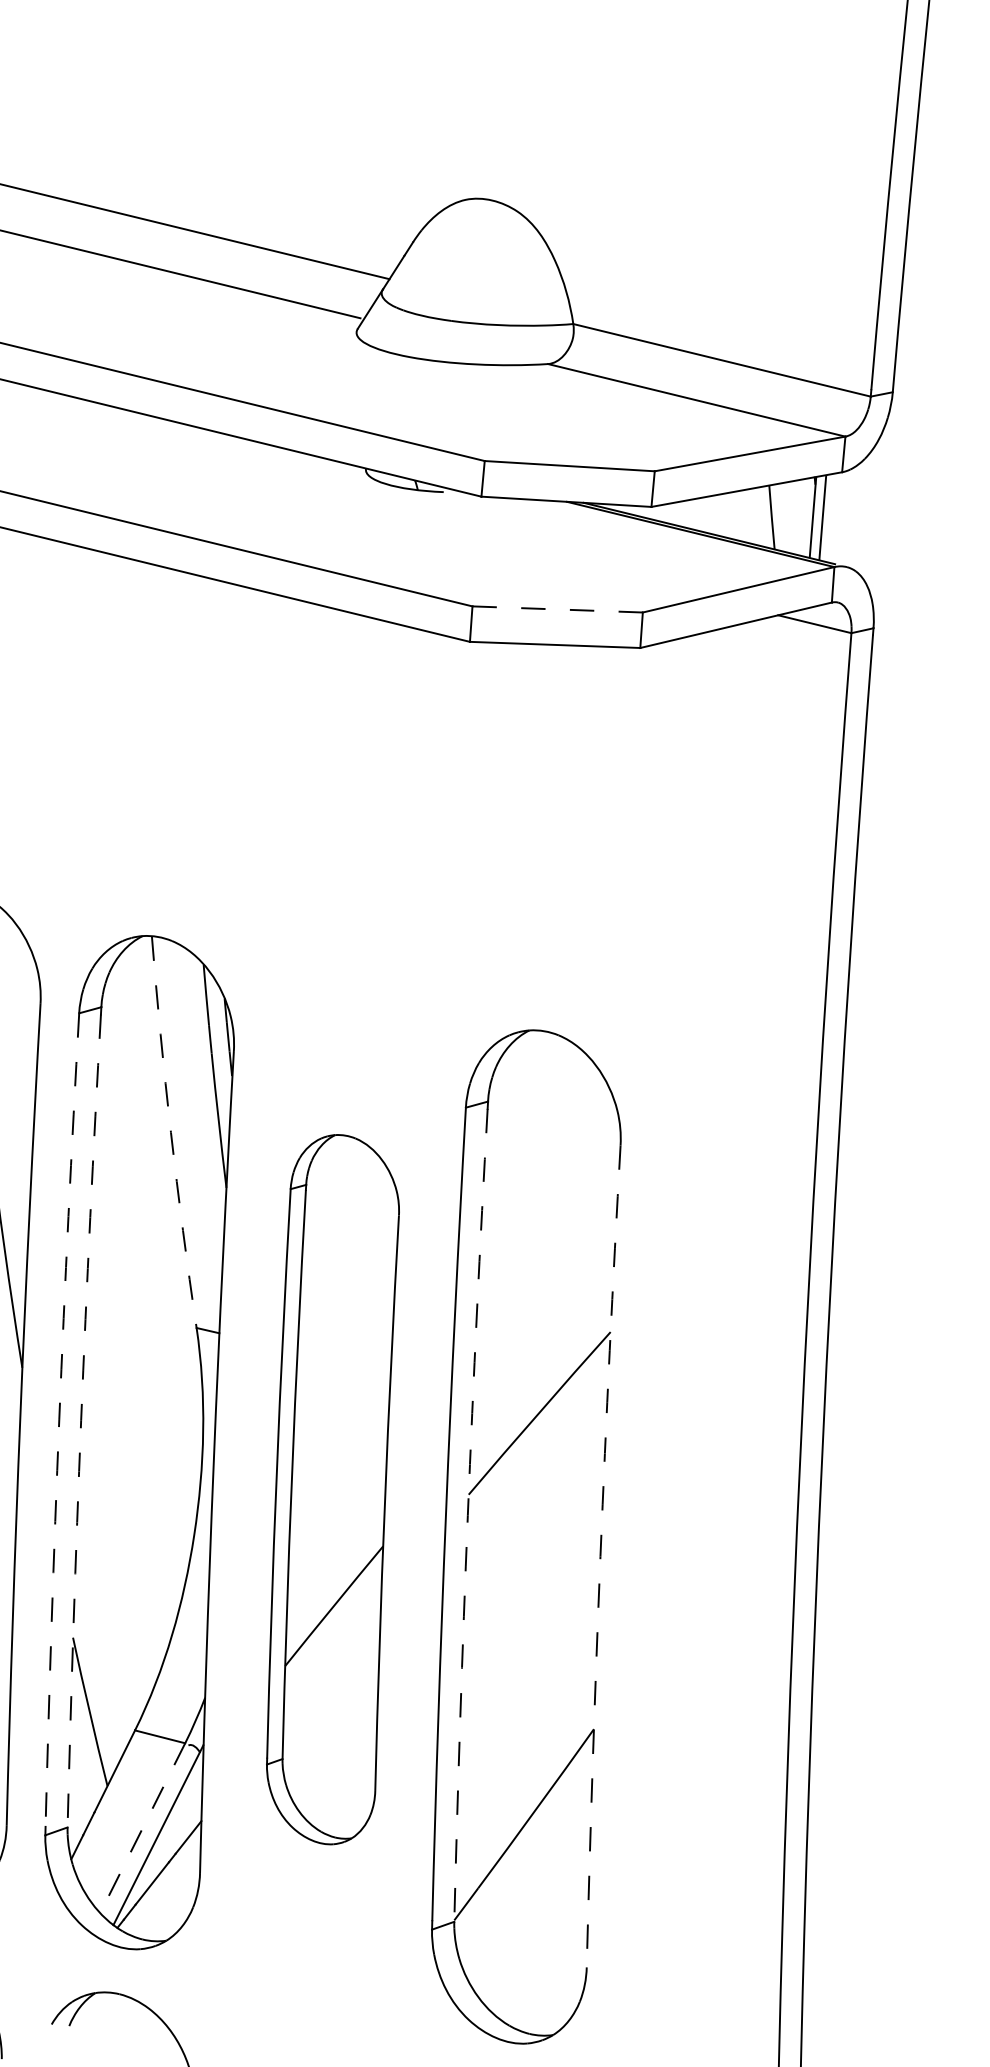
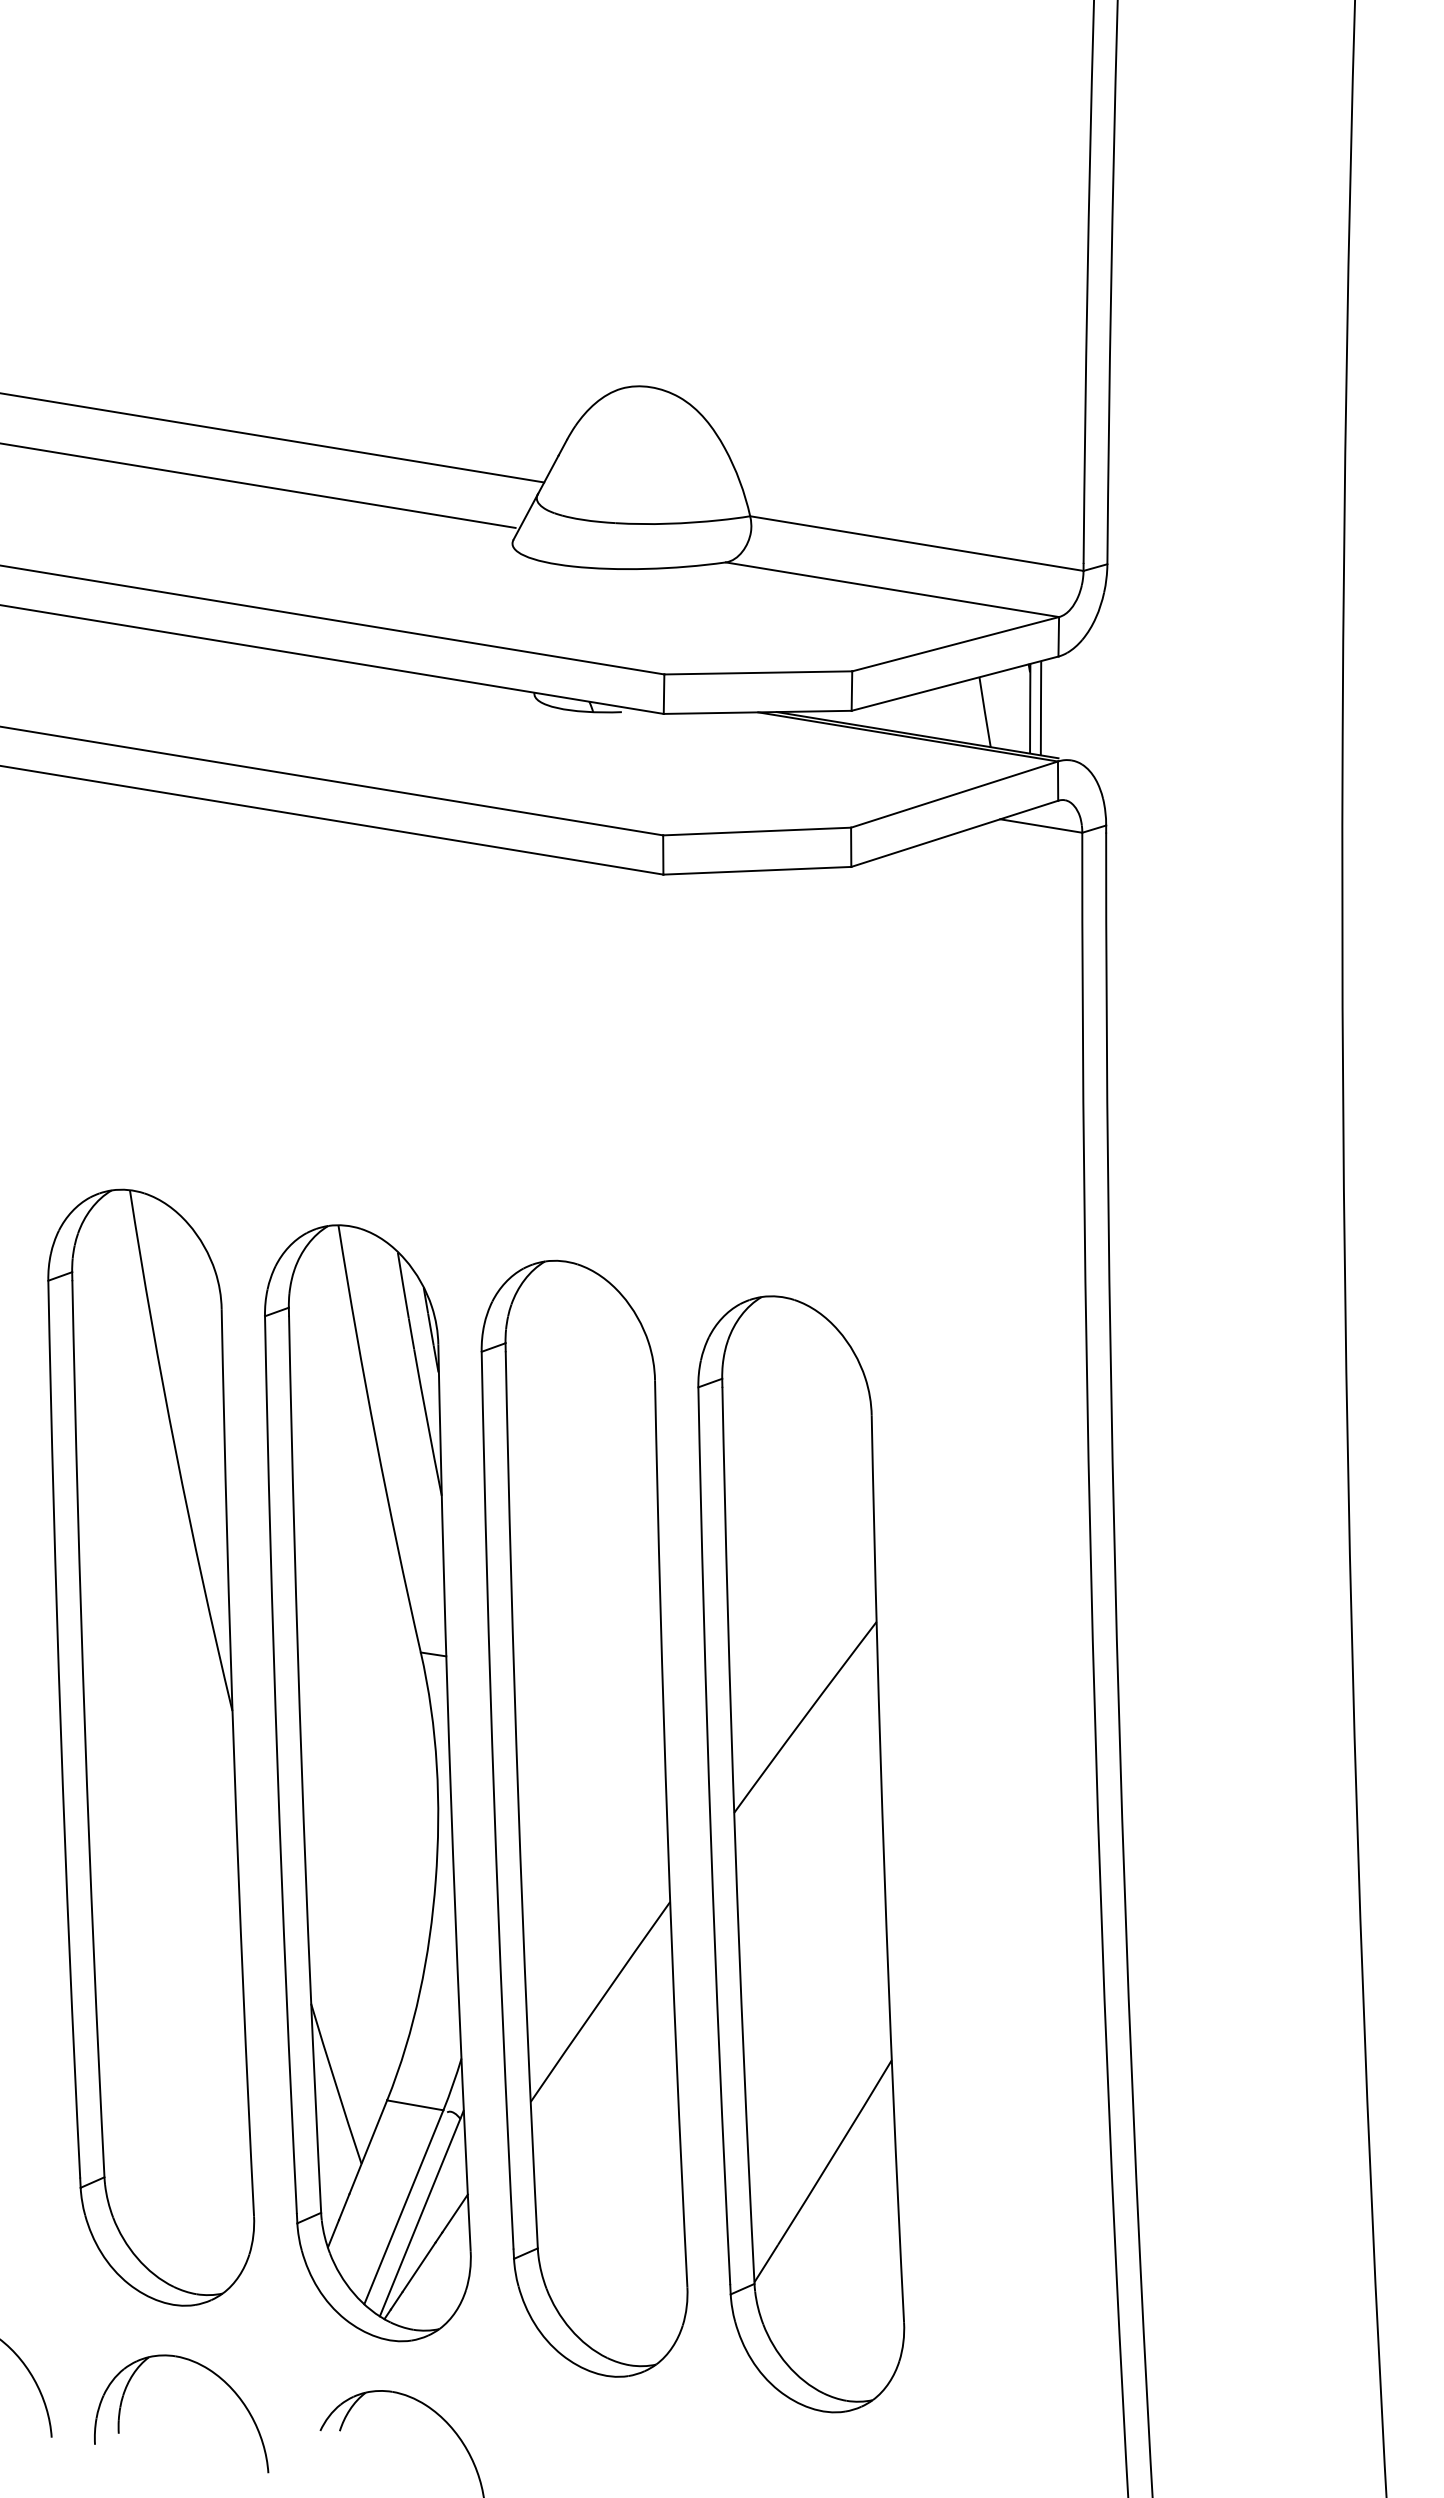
line: (557, 609) -> (757, 831), dashed -> solid
arc: (171, 1132) -> (376, 1439), dashed -> solid
arc: (59, 1420) -> (277, 1765), dashed -> solid
arc: (81, 1420) -> (301, 1764), dashed -> solid
part: (333, 1489) -> (584, 1818), size x1.43
arc: (468, 1515) -> (735, 1835), dashed -> solid
arc: (600, 1556) -> (884, 1869), dashed -> solid
line: (142, 1828) -> (403, 2207), dashed -> solid

